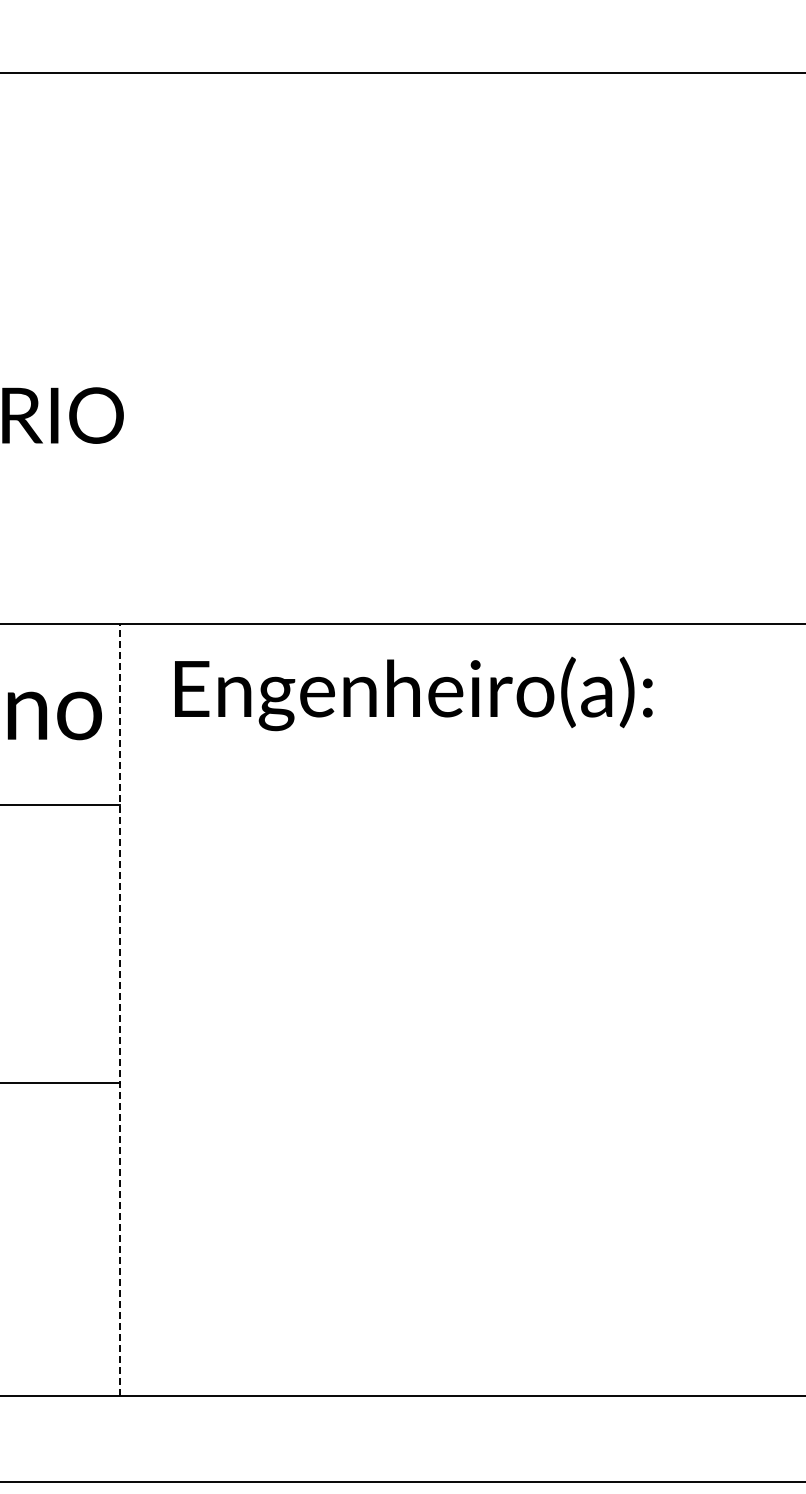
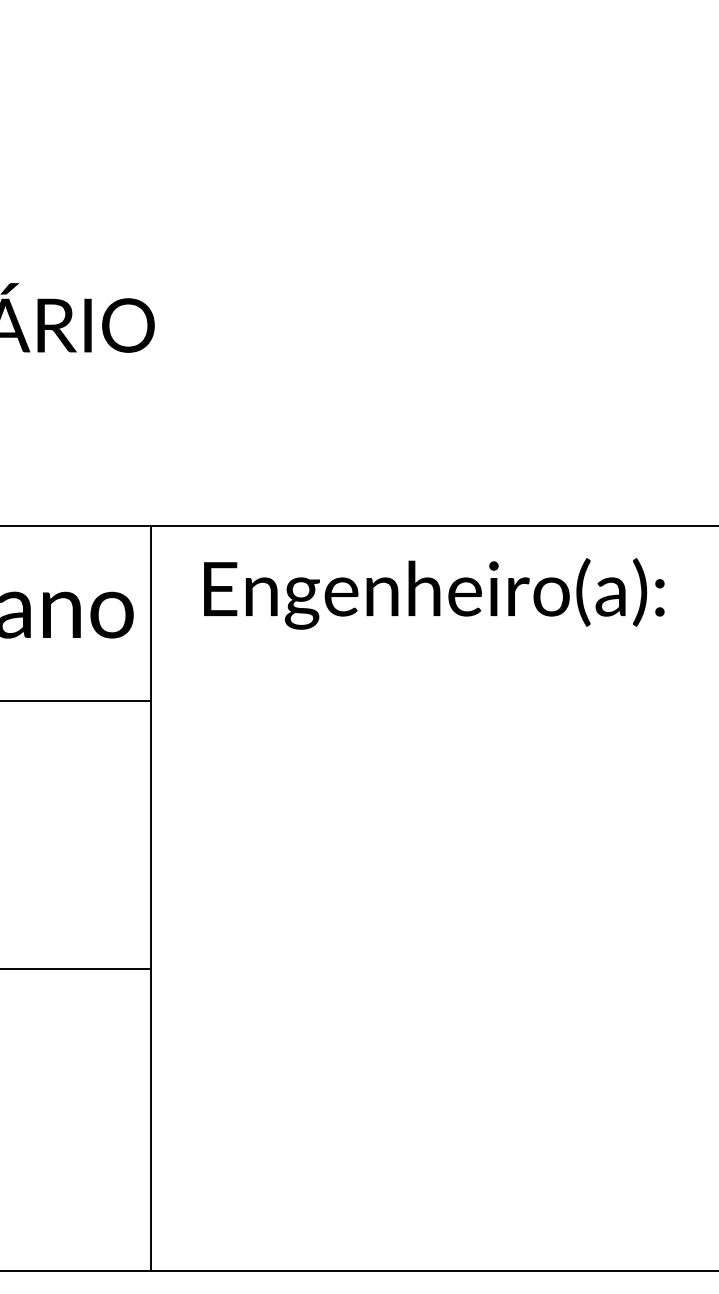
line: (119, 1009) -> (150, 898), dashed -> solid

